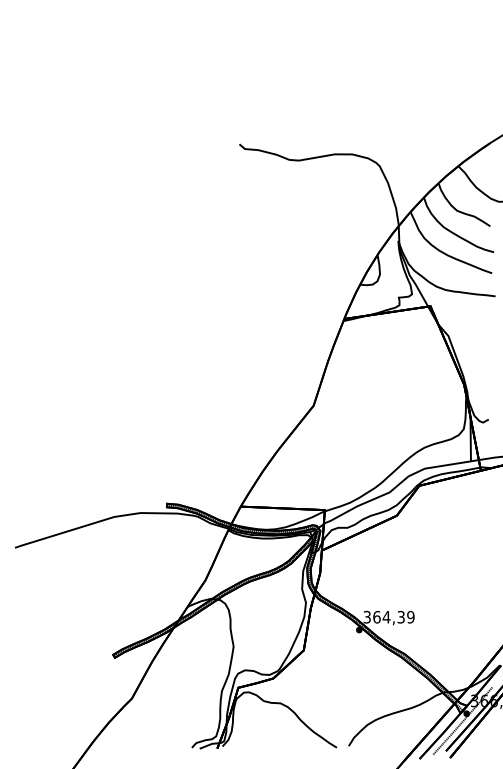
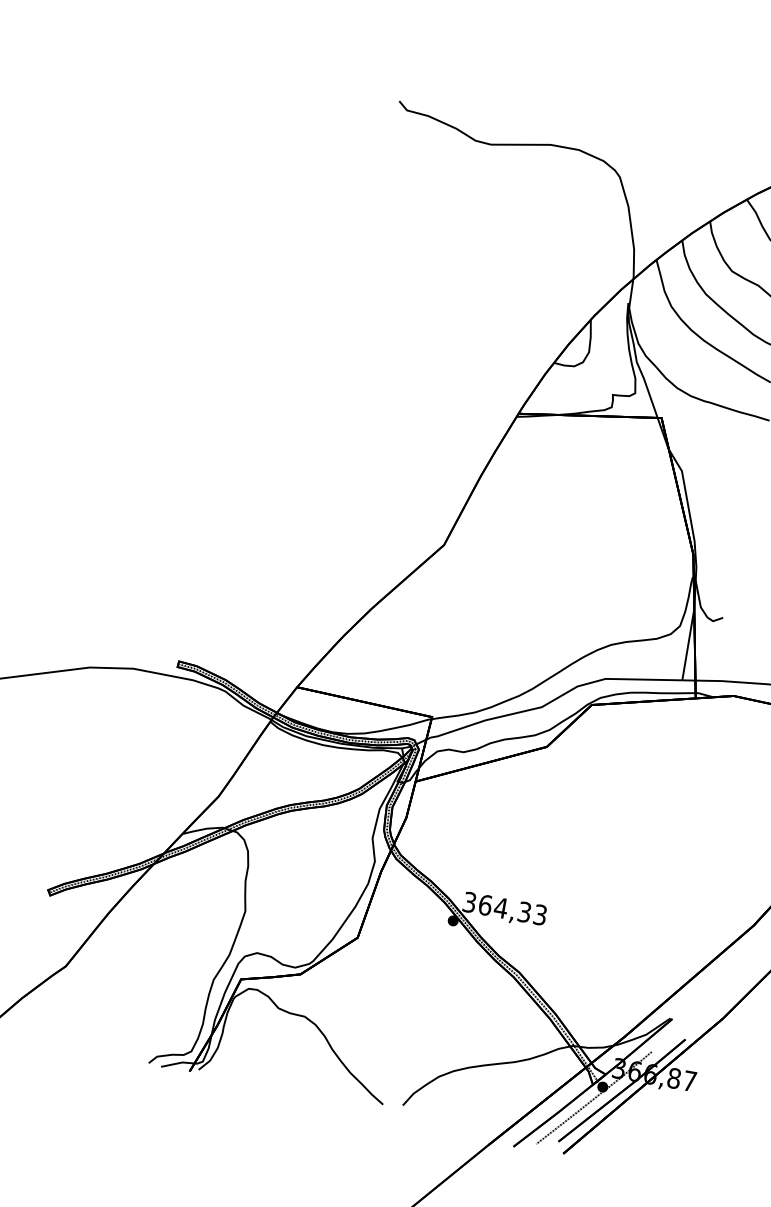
text: (410, 617) -> (539, 915), 364,39 -> 364,33

